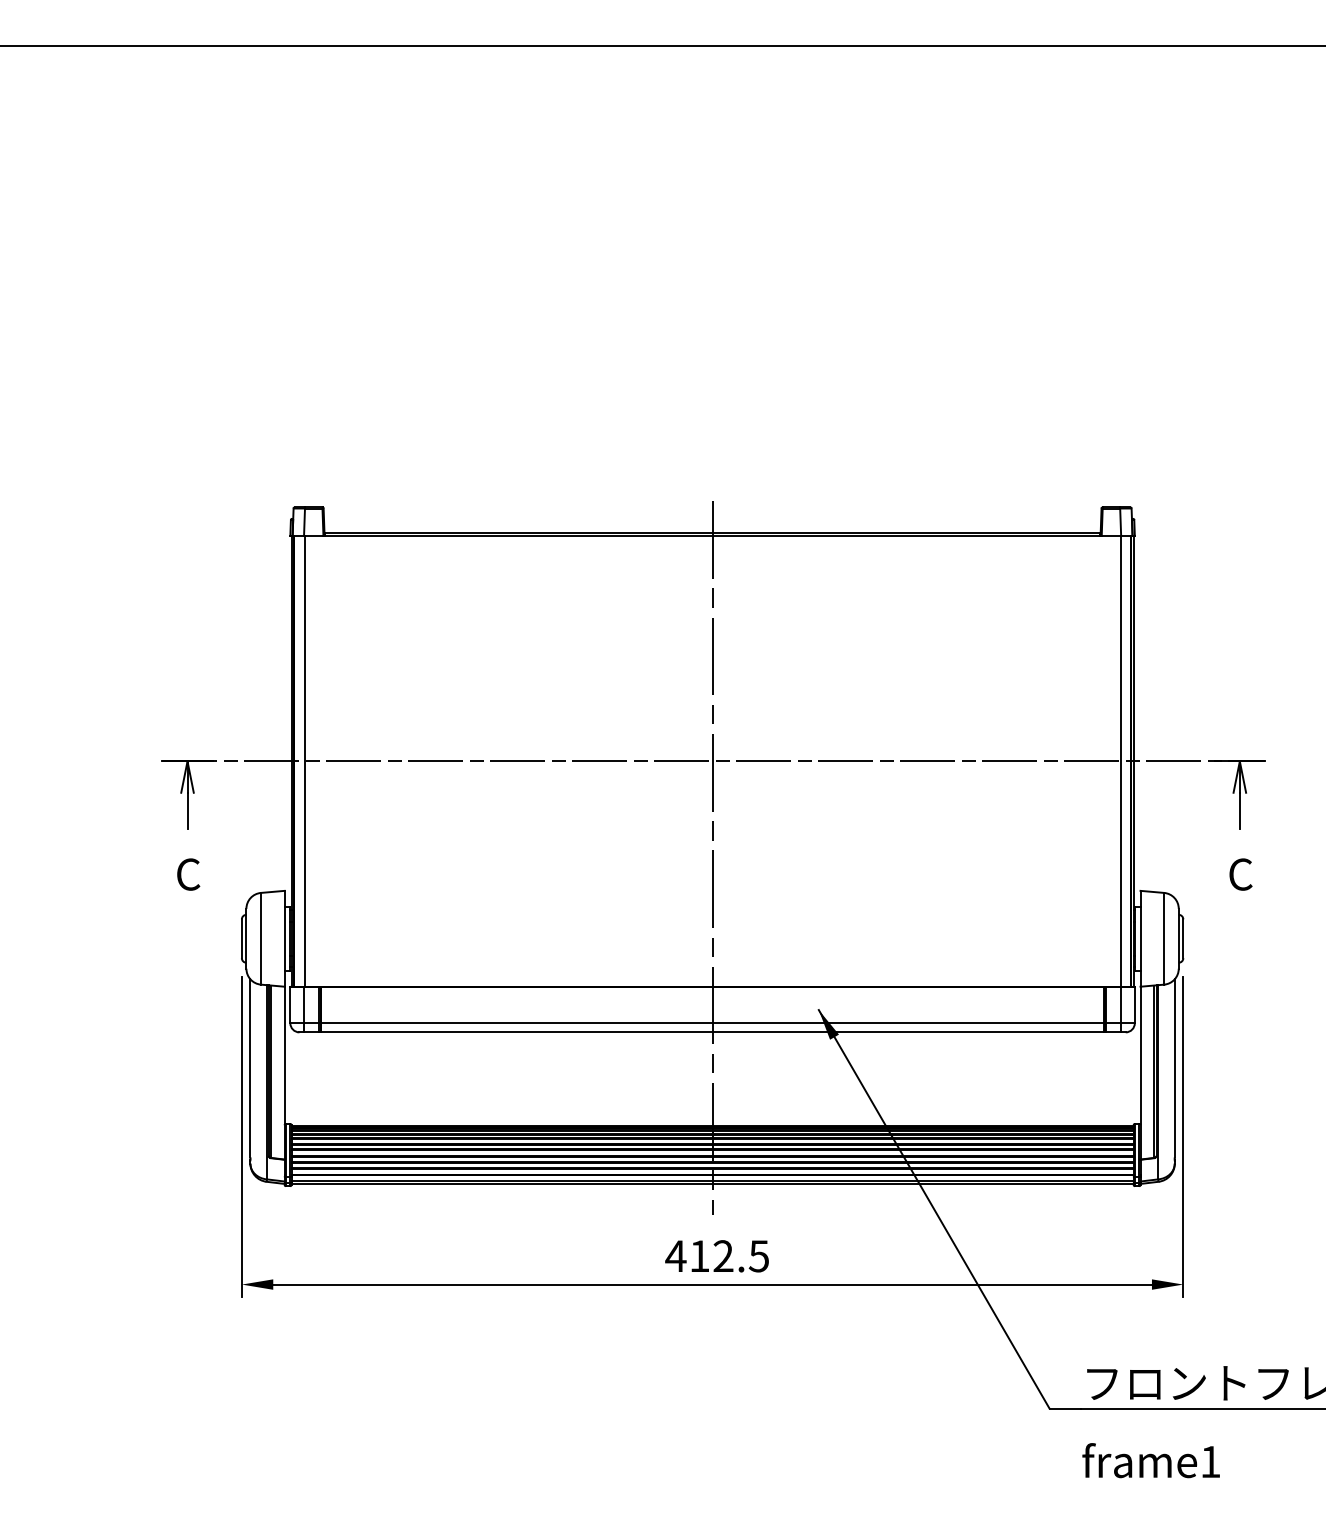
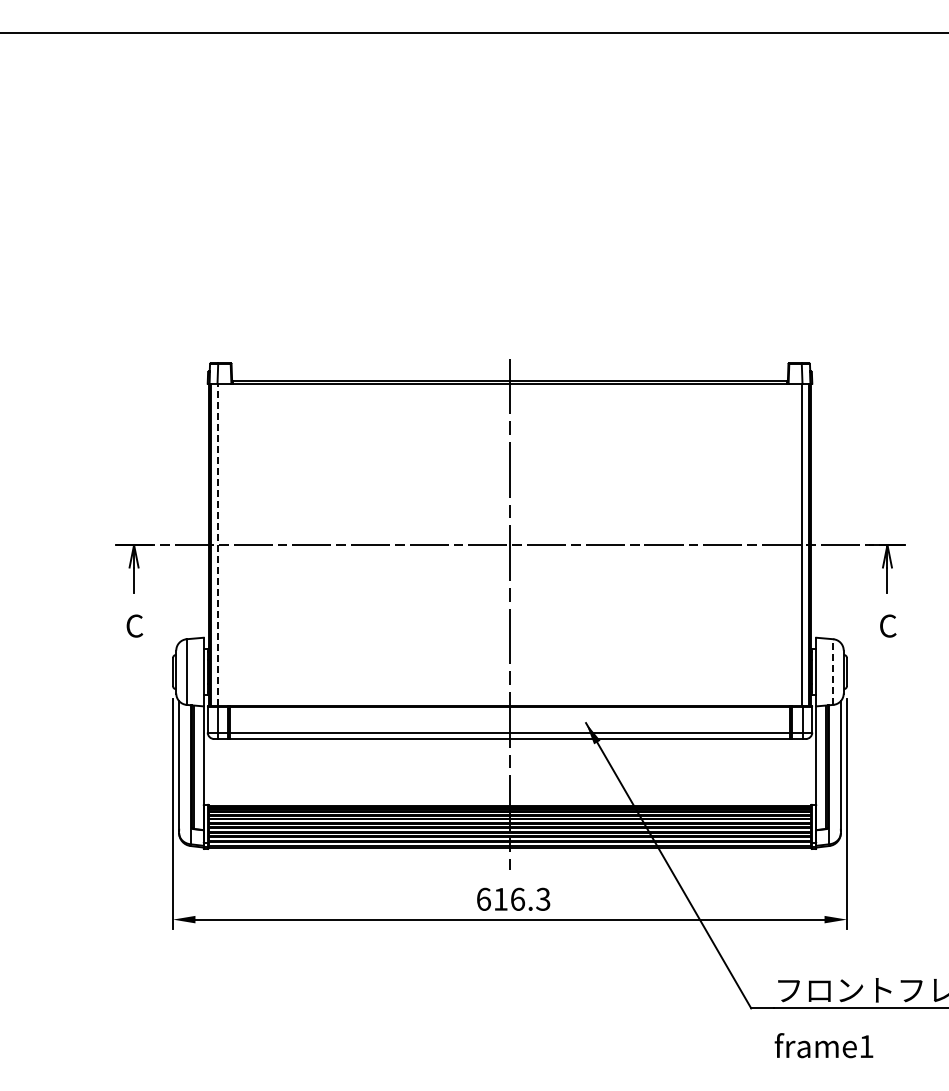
line: (304, 760) -> (217, 544), solid -> dashed
line: (1164, 939) -> (833, 672), solid -> dashed
text: (717, 1255) -> (513, 898), 412.5 -> 616.3

